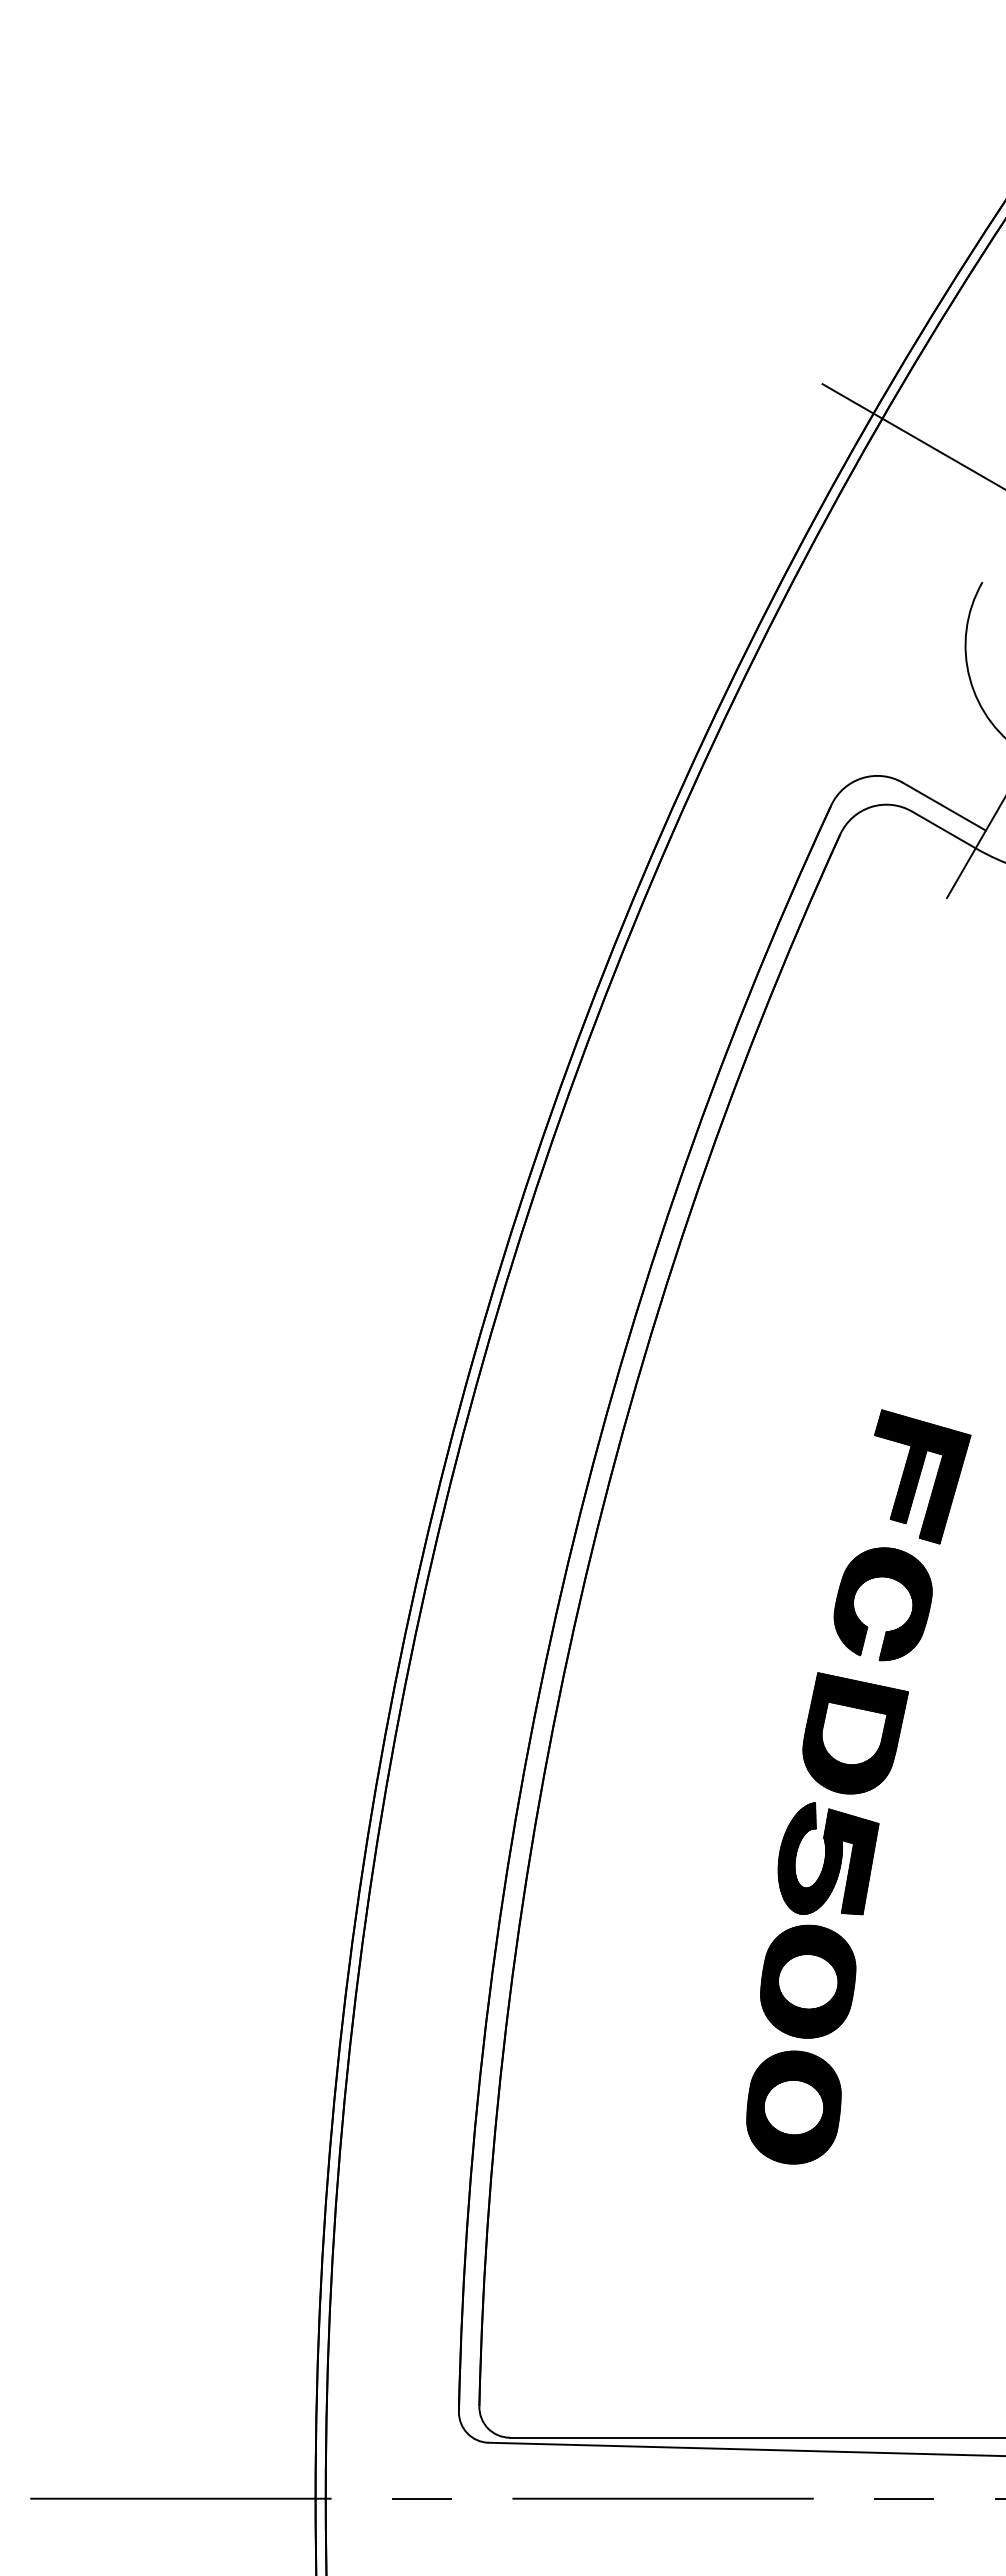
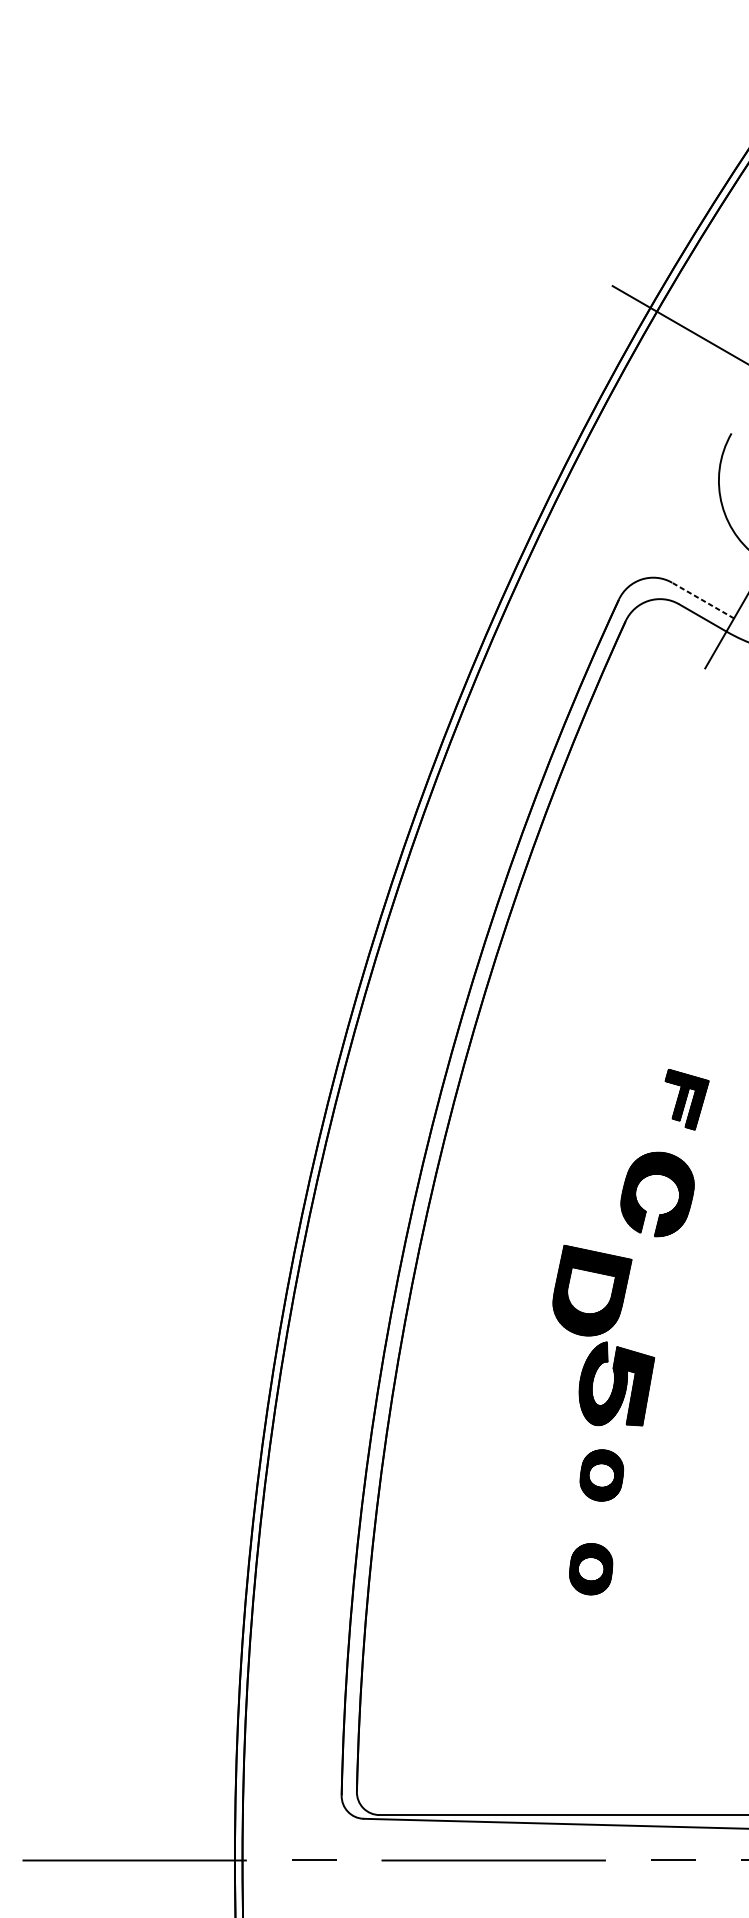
line: (944, 806) -> (703, 600), solid -> dashed
part: (922, 1476) -> (686, 1099), size x0.6
part: (855, 1733) -> (592, 1290), moved
part: (808, 1981) -> (601, 1475), size x0.6
part: (793, 2107) -> (590, 1569), size x0.6

